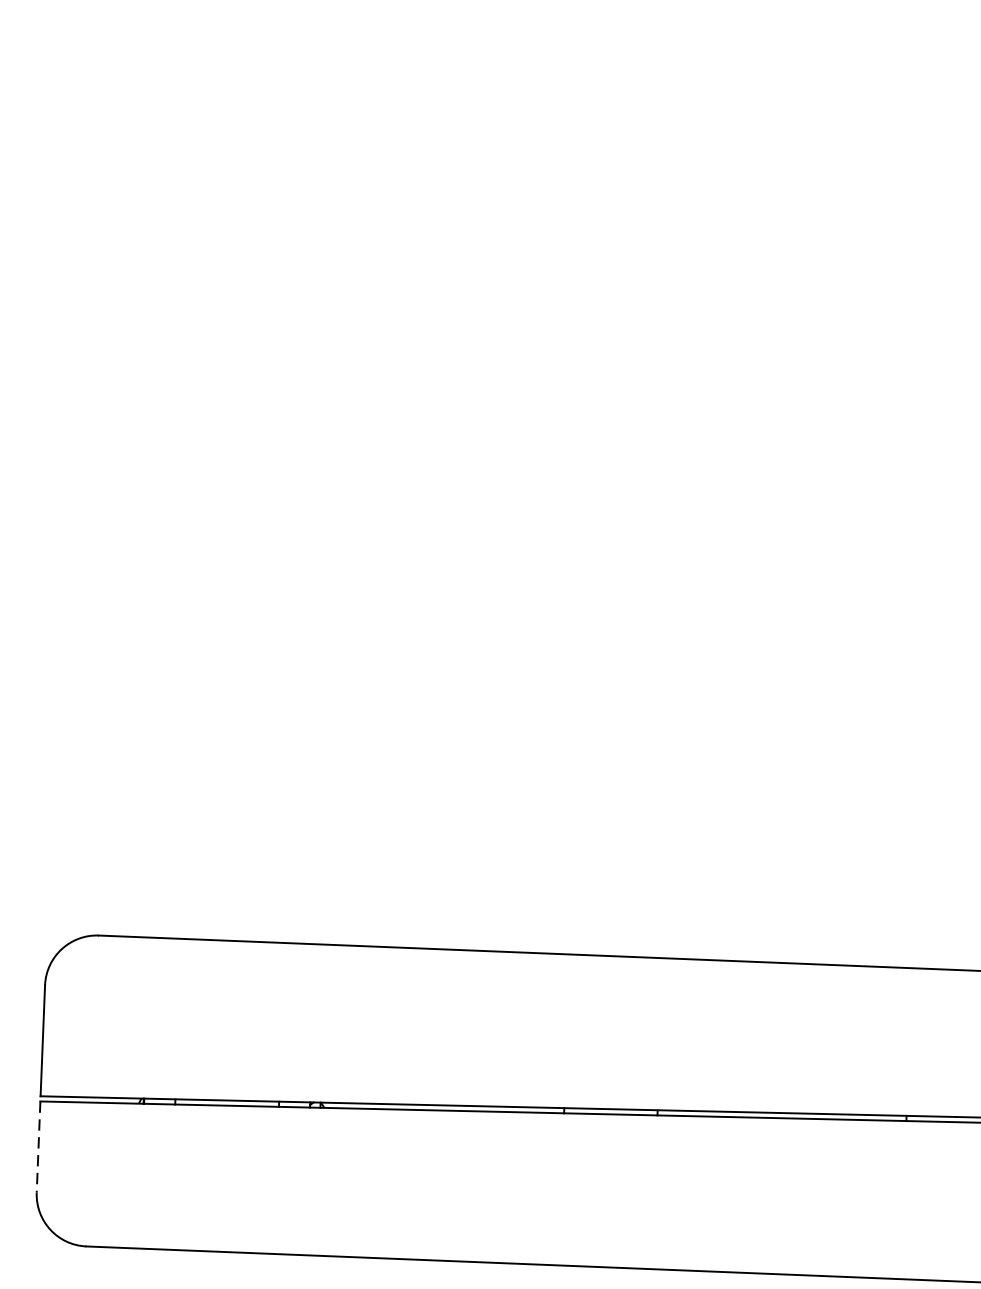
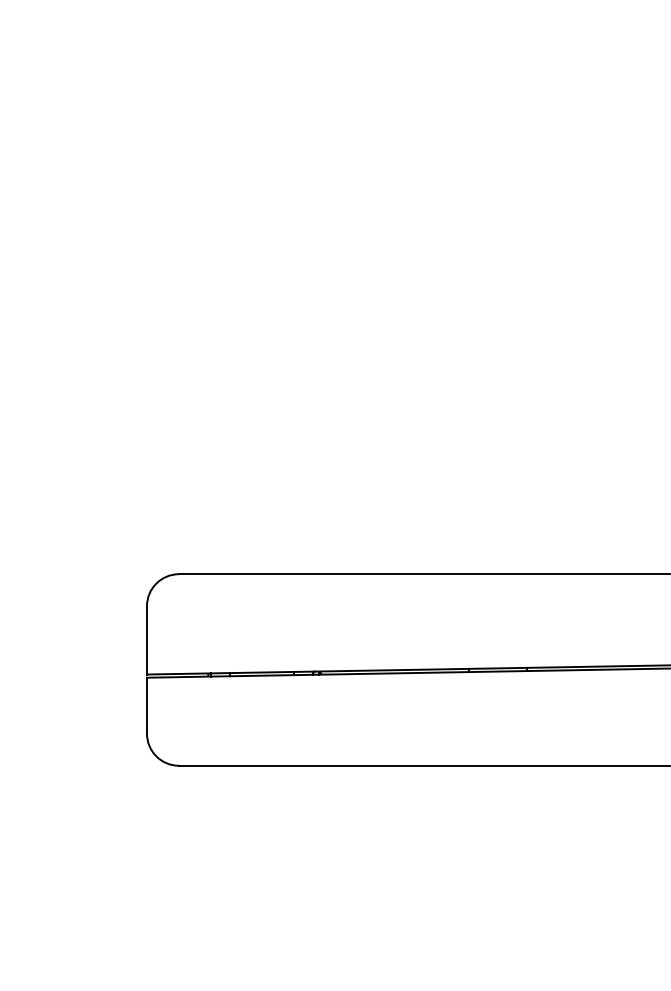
line: (39, 1148) -> (147, 706), dashed -> solid

